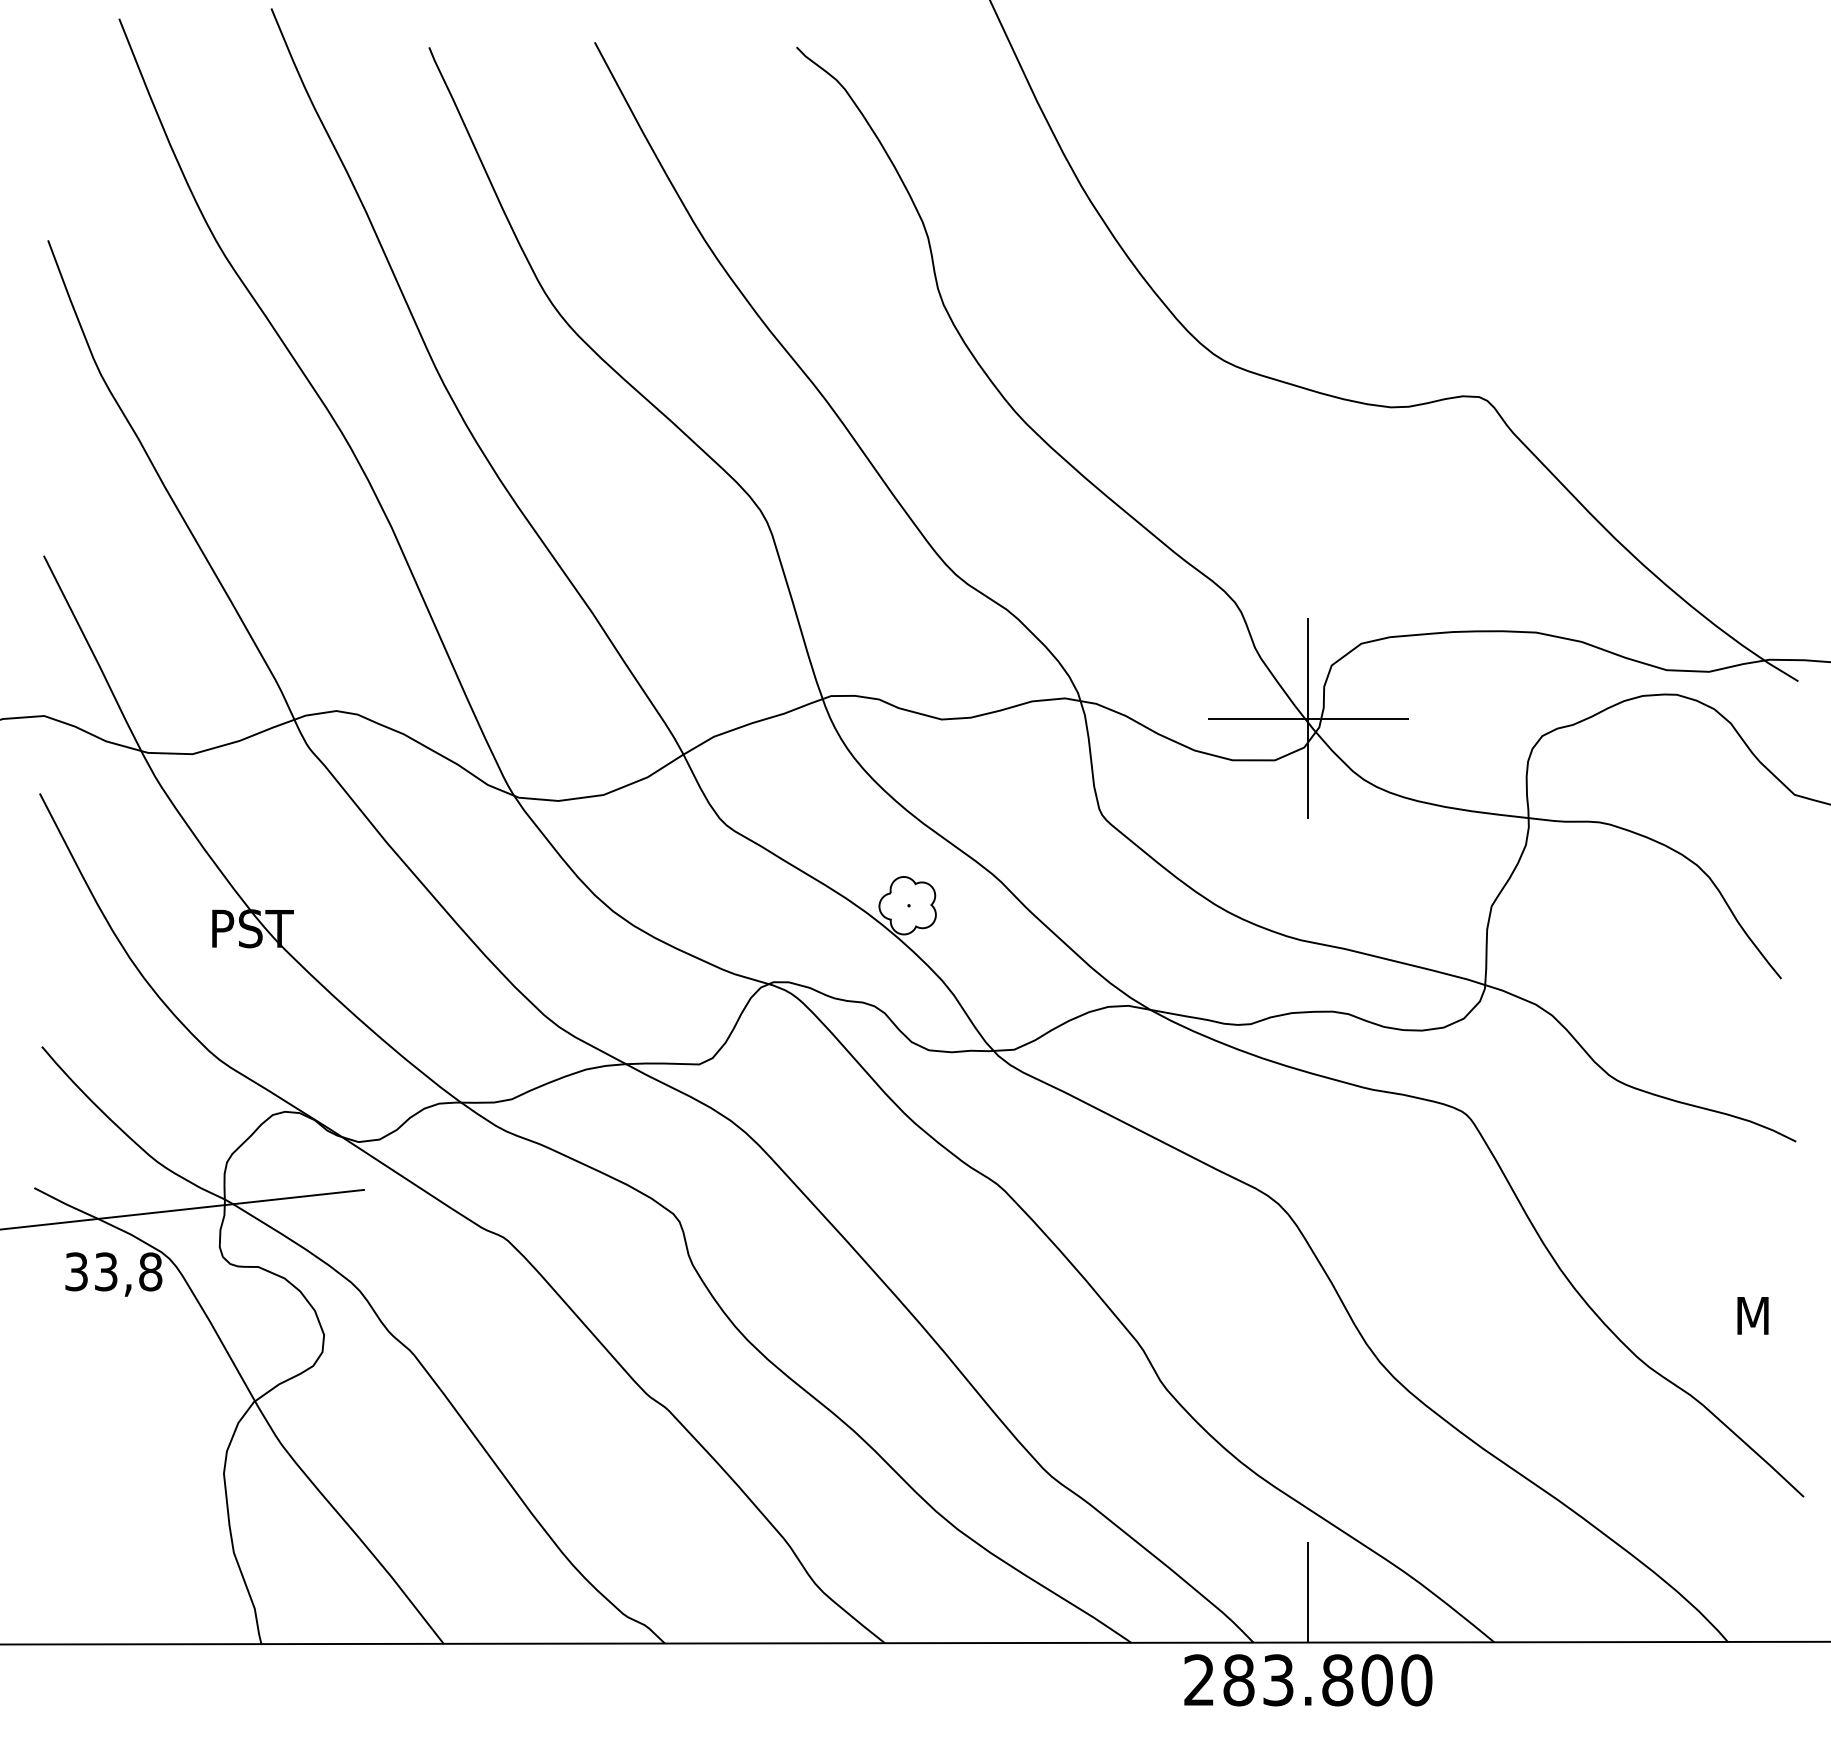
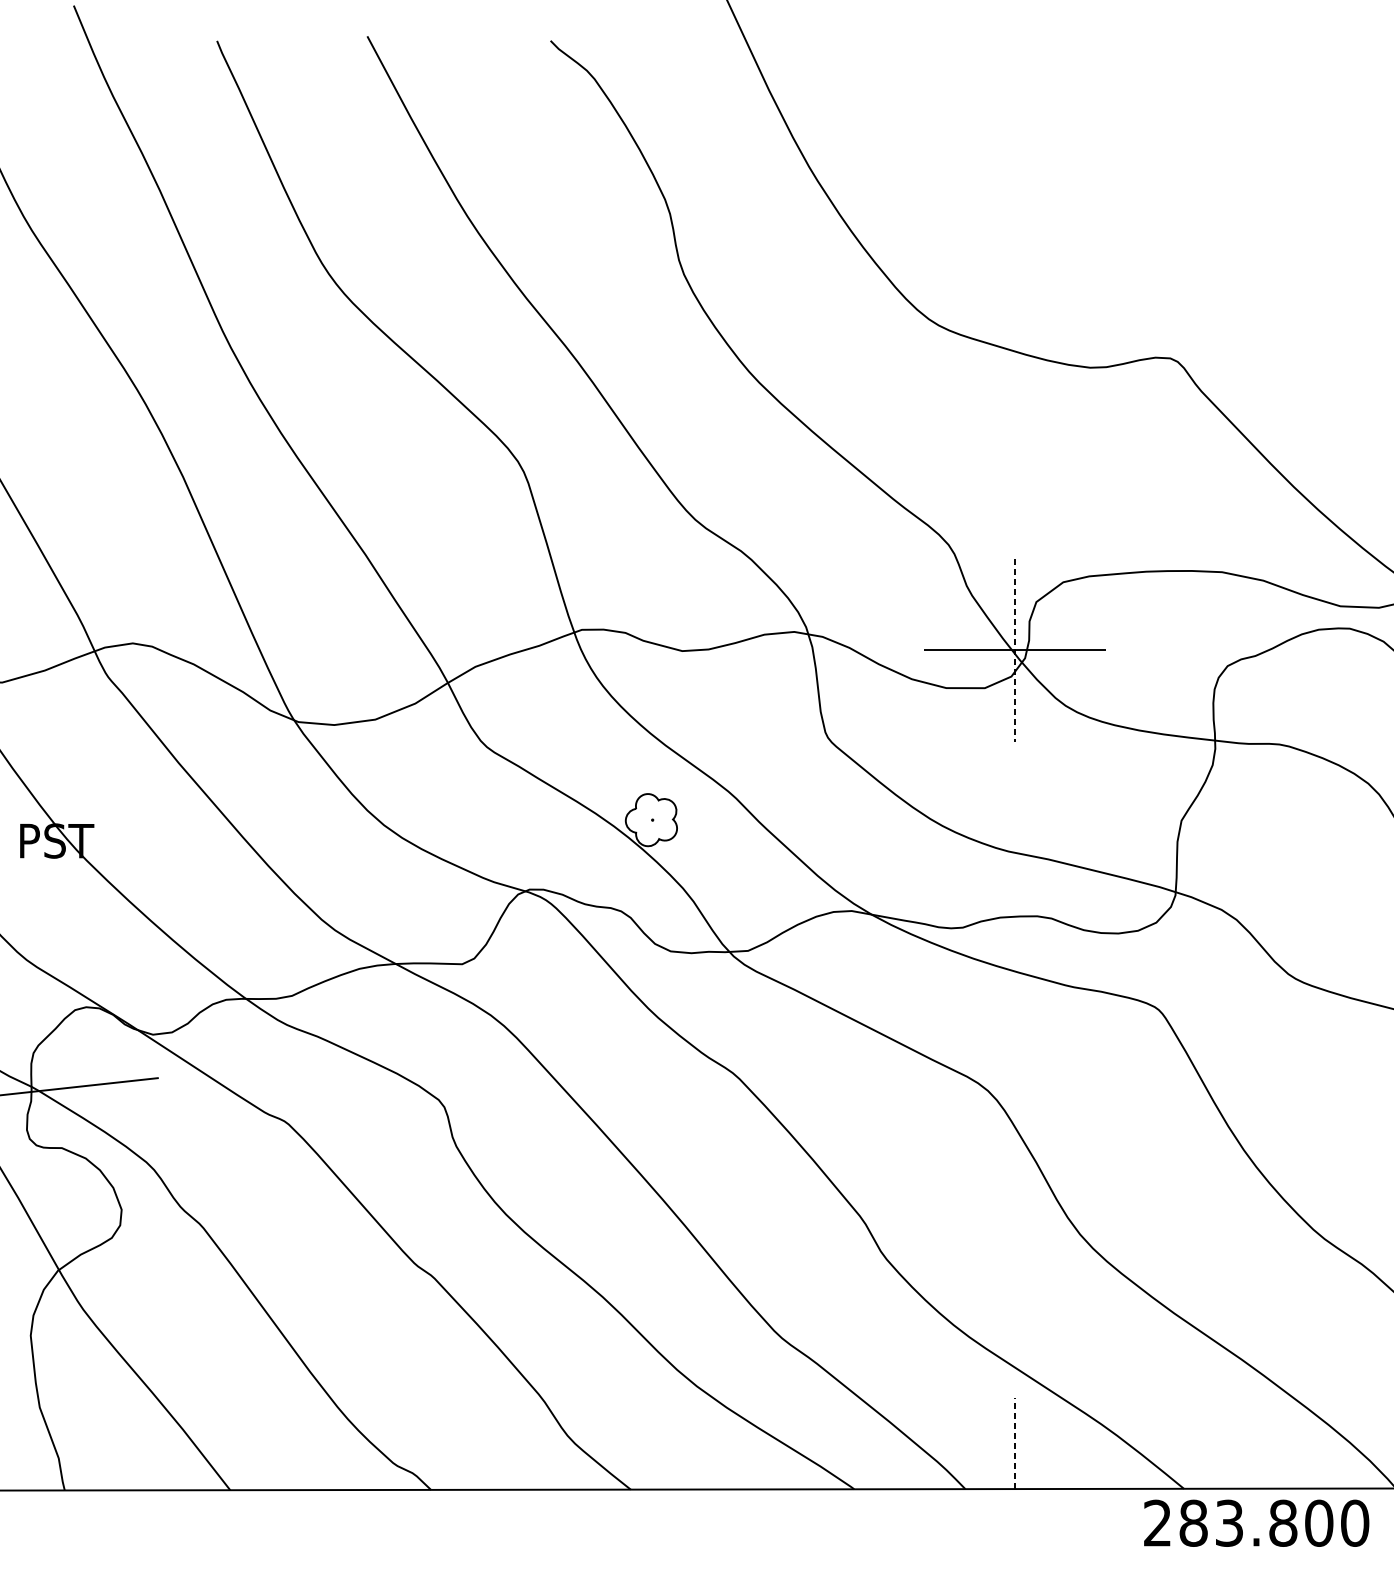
line: (1308, 718) -> (1015, 650), solid -> dashed
line: (1308, 1591) -> (1015, 1442), solid -> dashed
text: (1308, 1680) -> (1256, 1523), moved

